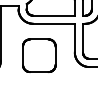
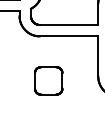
part: (39, 55) -> (48, 80), size x0.6

